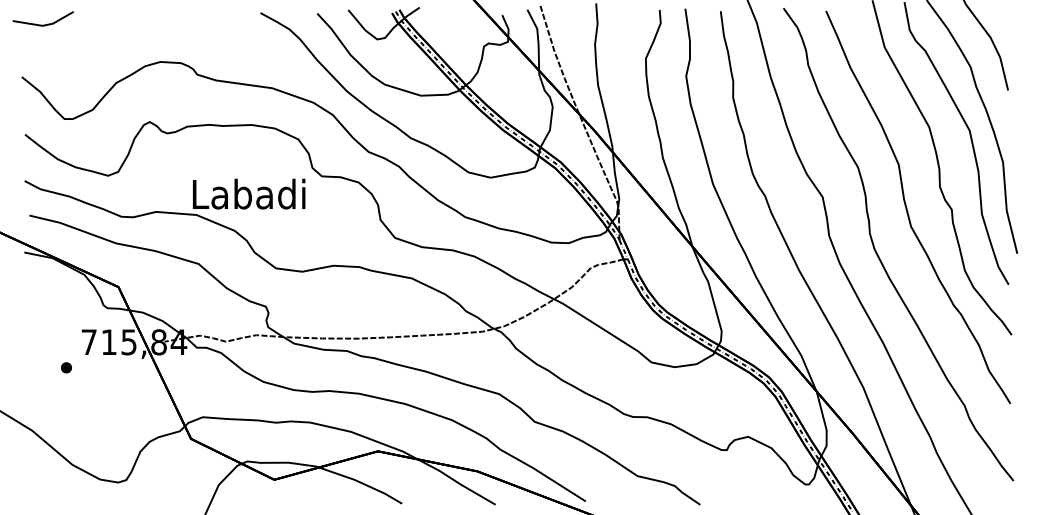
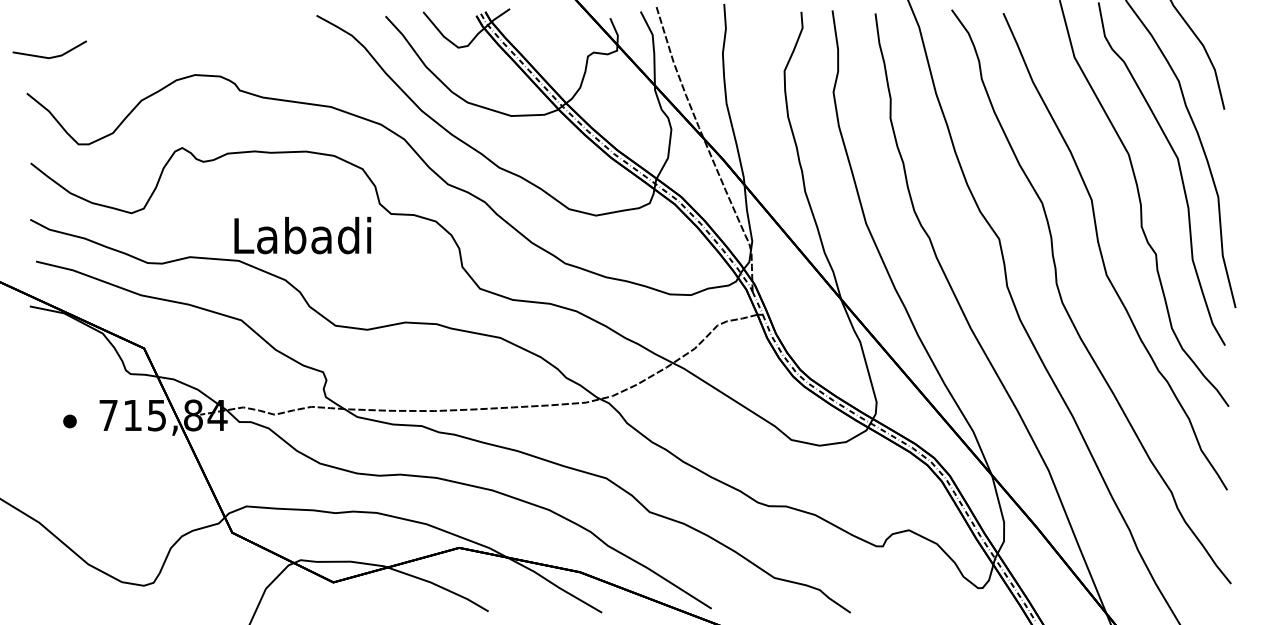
line: (44, 24) -> (51, 56), moved
part: (66, 367) -> (69, 421), moved

